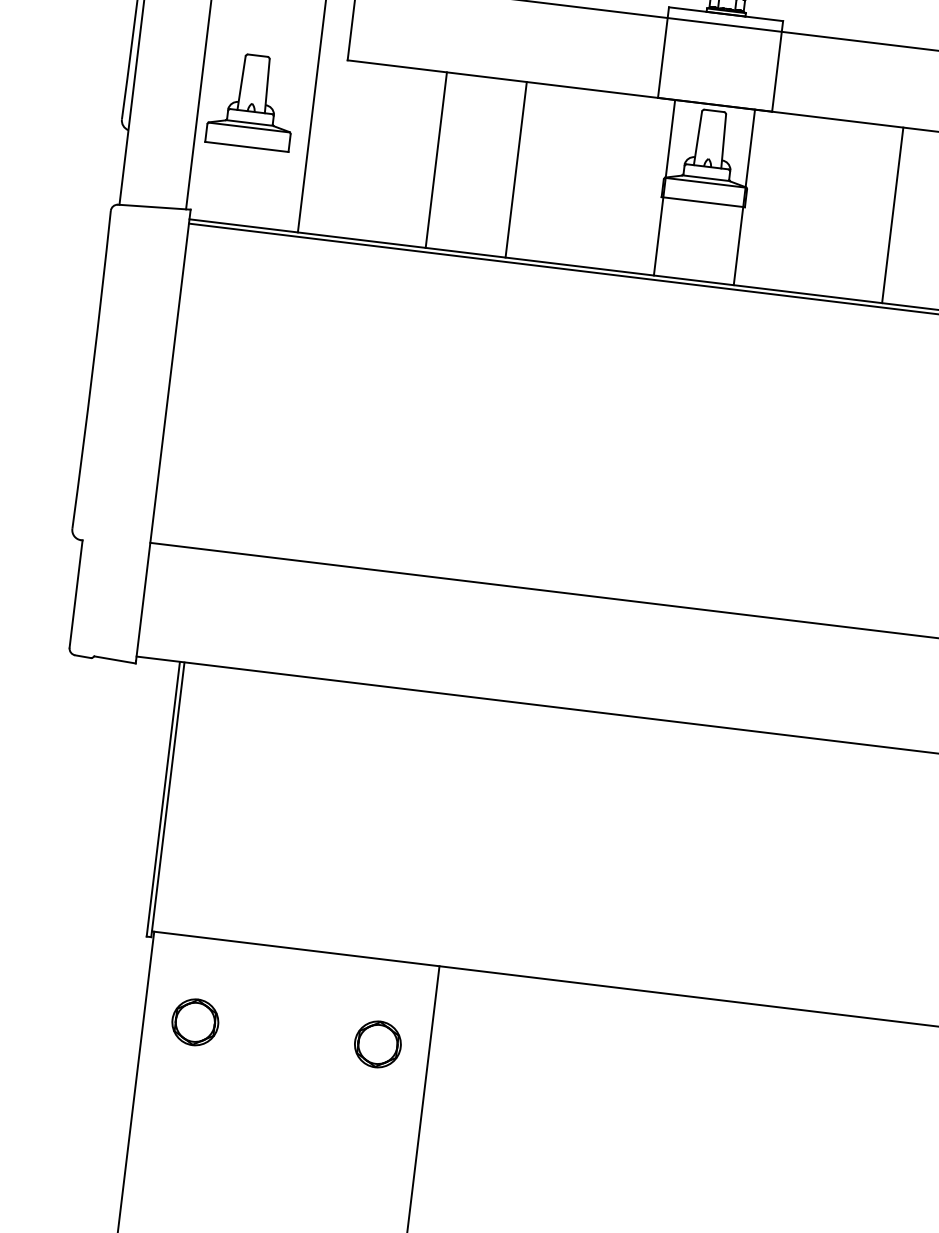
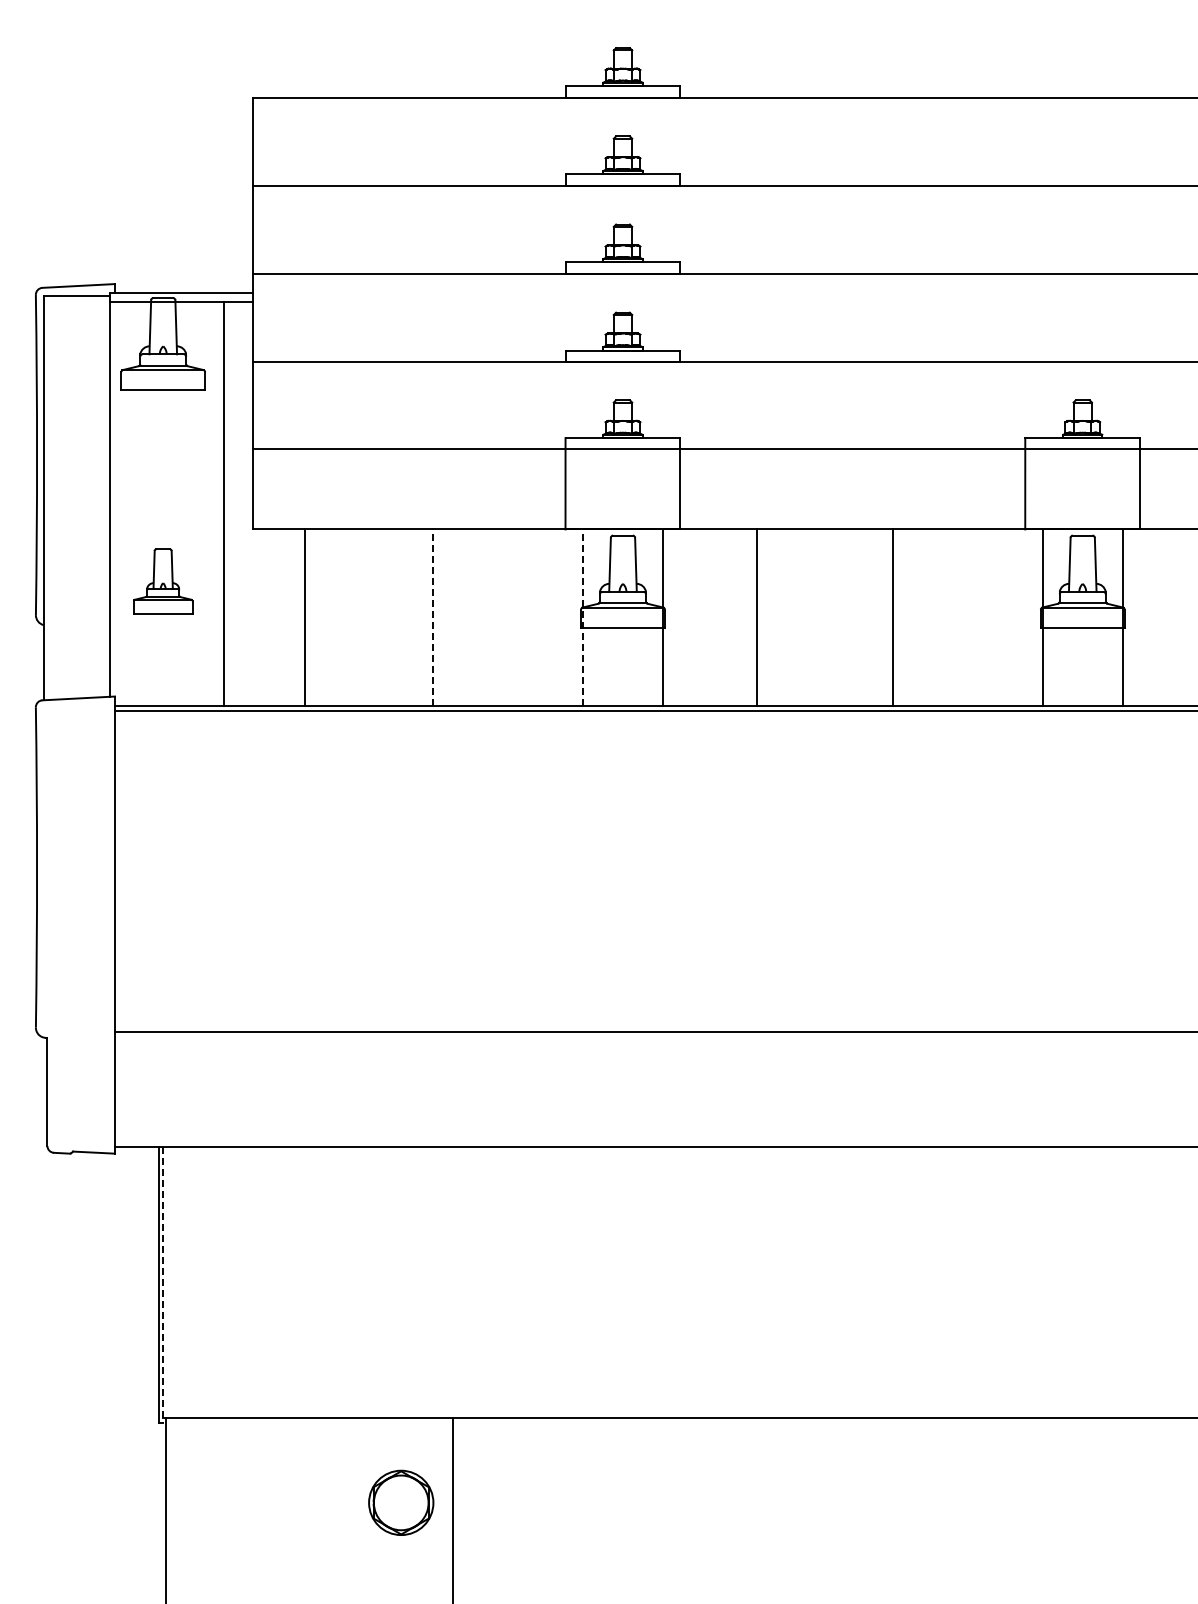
part: (251, 101) -> (162, 581), size x0.7
line: (435, 159) -> (304, 617), moved
line: (516, 169) -> (433, 617), solid -> dashed
line: (664, 187) -> (582, 617), solid -> dashed
line: (892, 215) -> (756, 617), moved
line: (168, 800) -> (163, 1285), solid -> dashed
part: (195, 1022) -> (217, 1502), removed
part: (377, 1044) -> (400, 1502), size x1.4

